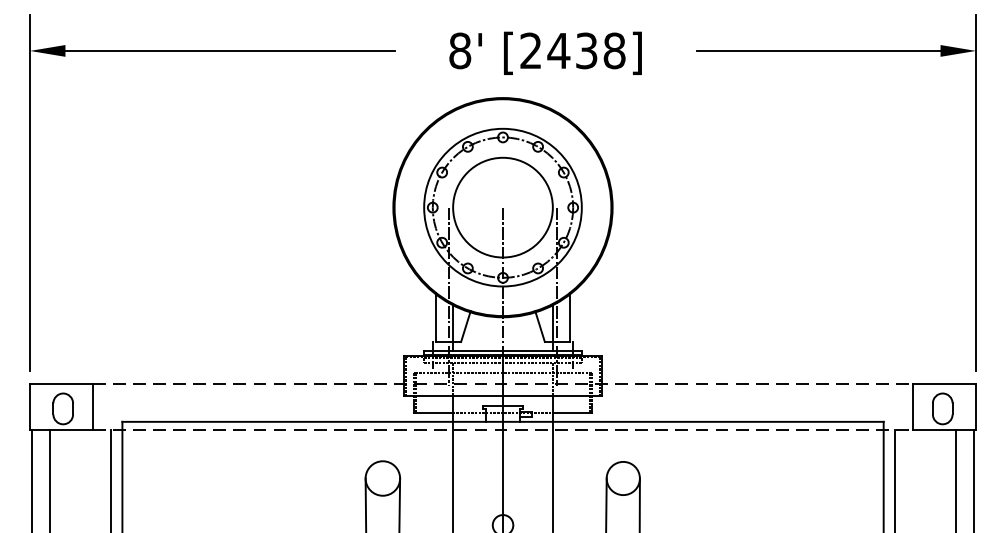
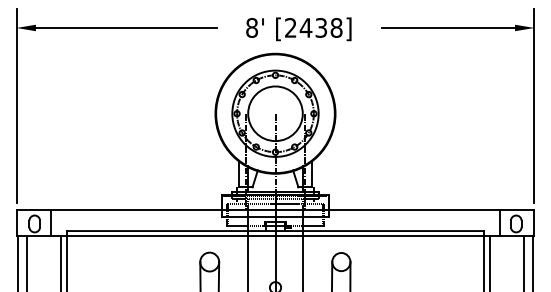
line: (503, 384) -> (275, 210), dashed -> solid
line: (503, 429) -> (275, 235), dashed -> solid

